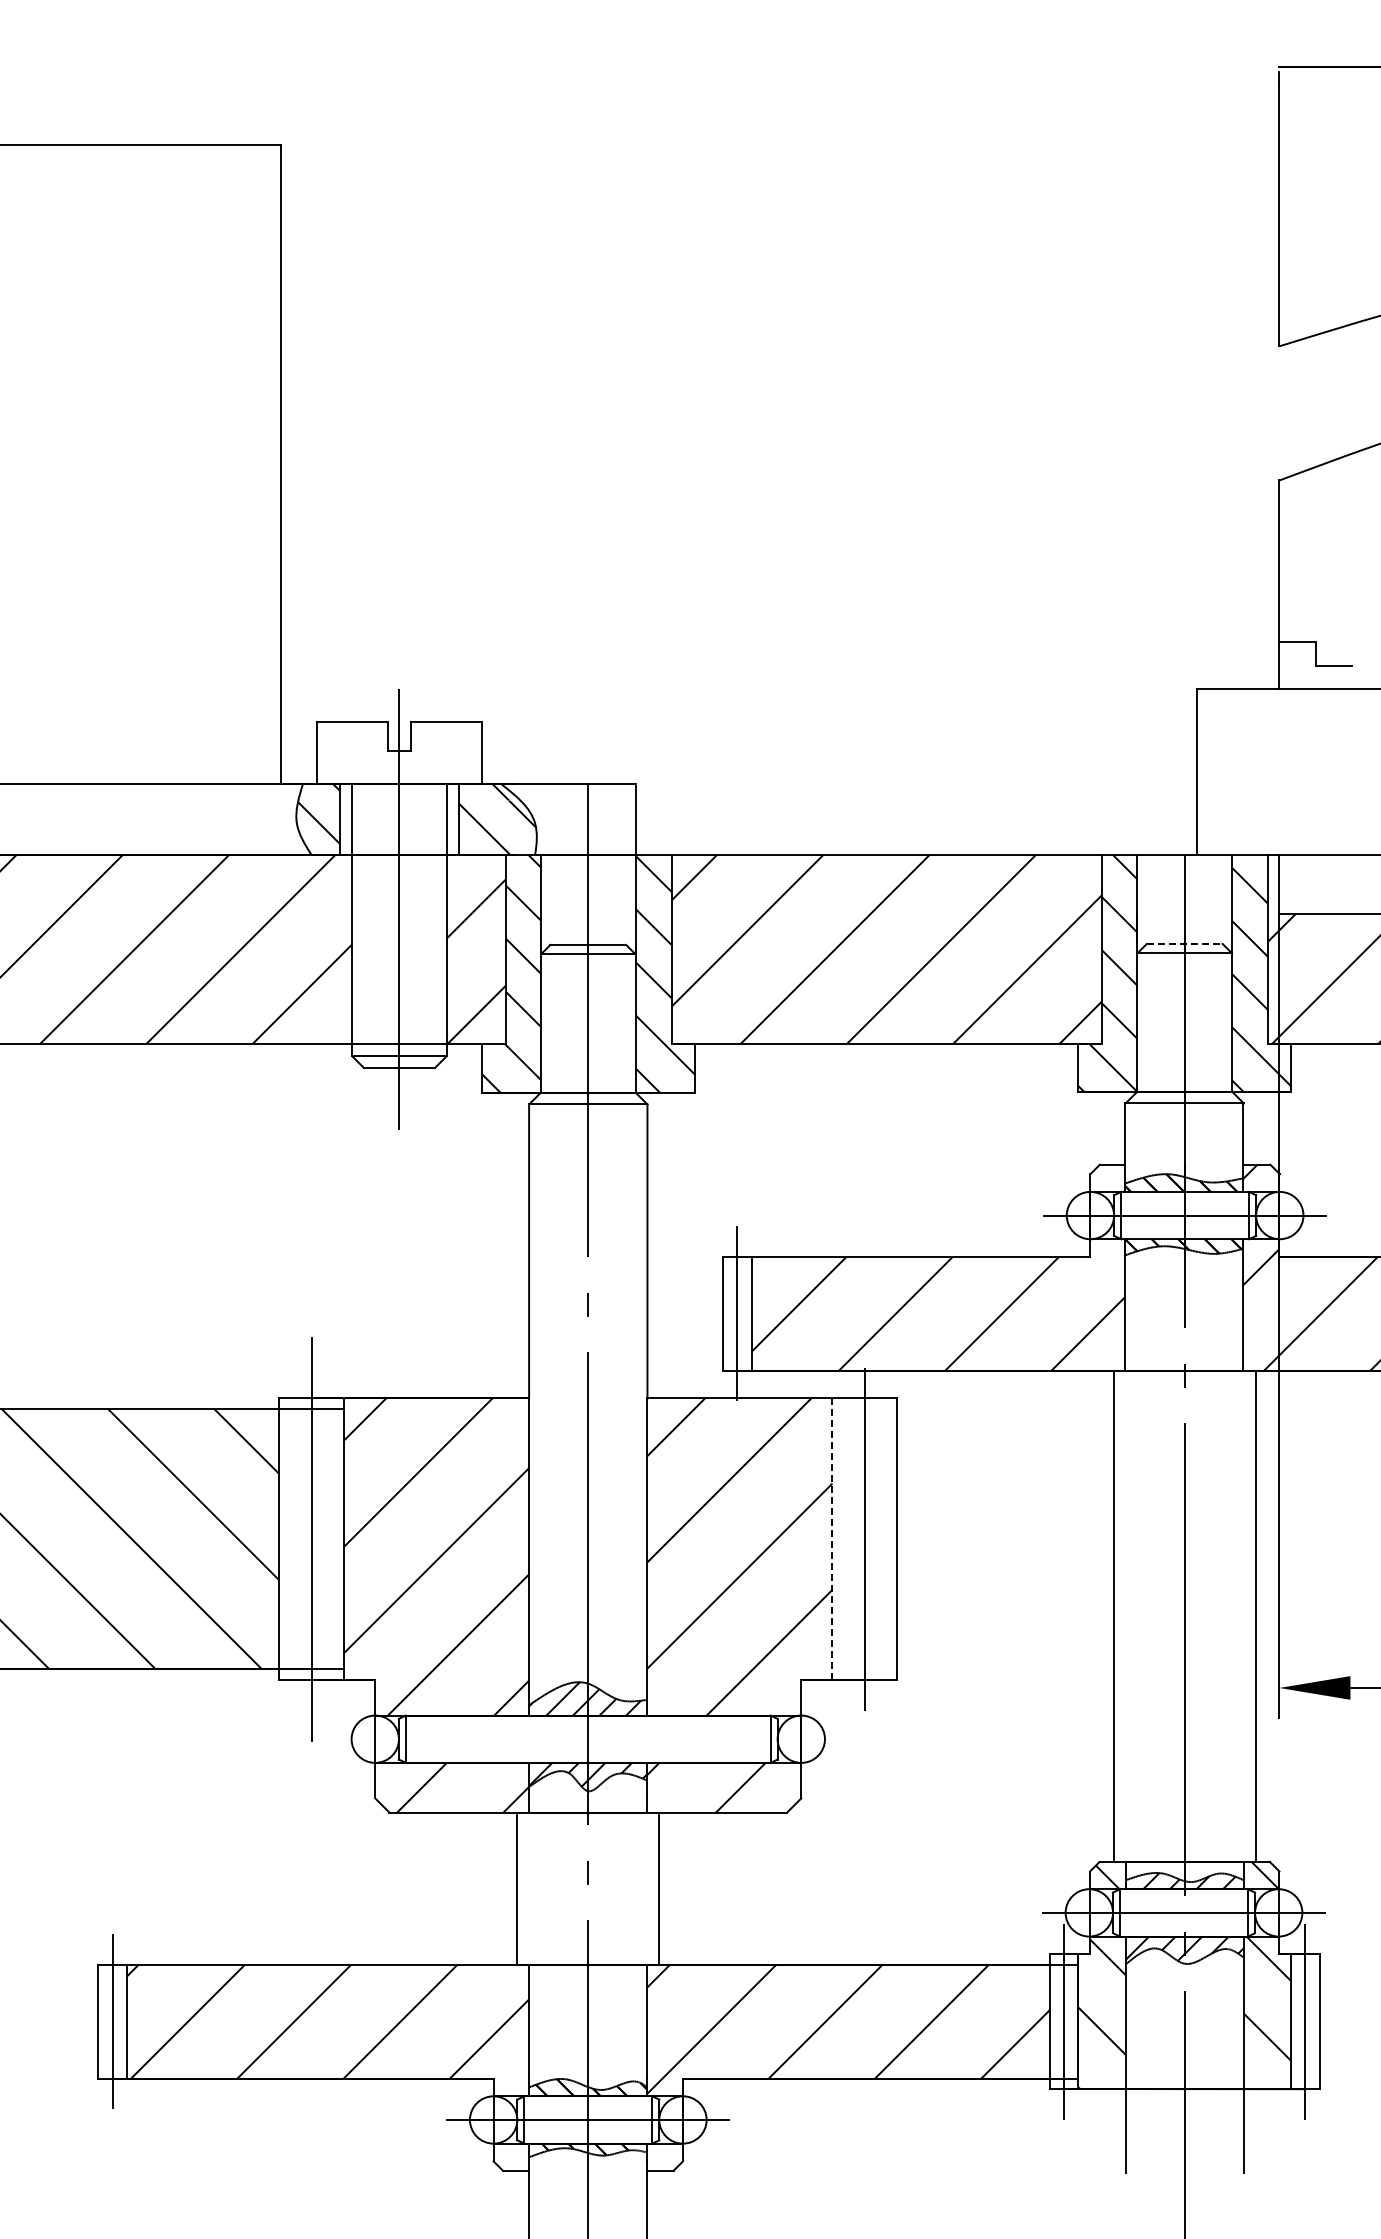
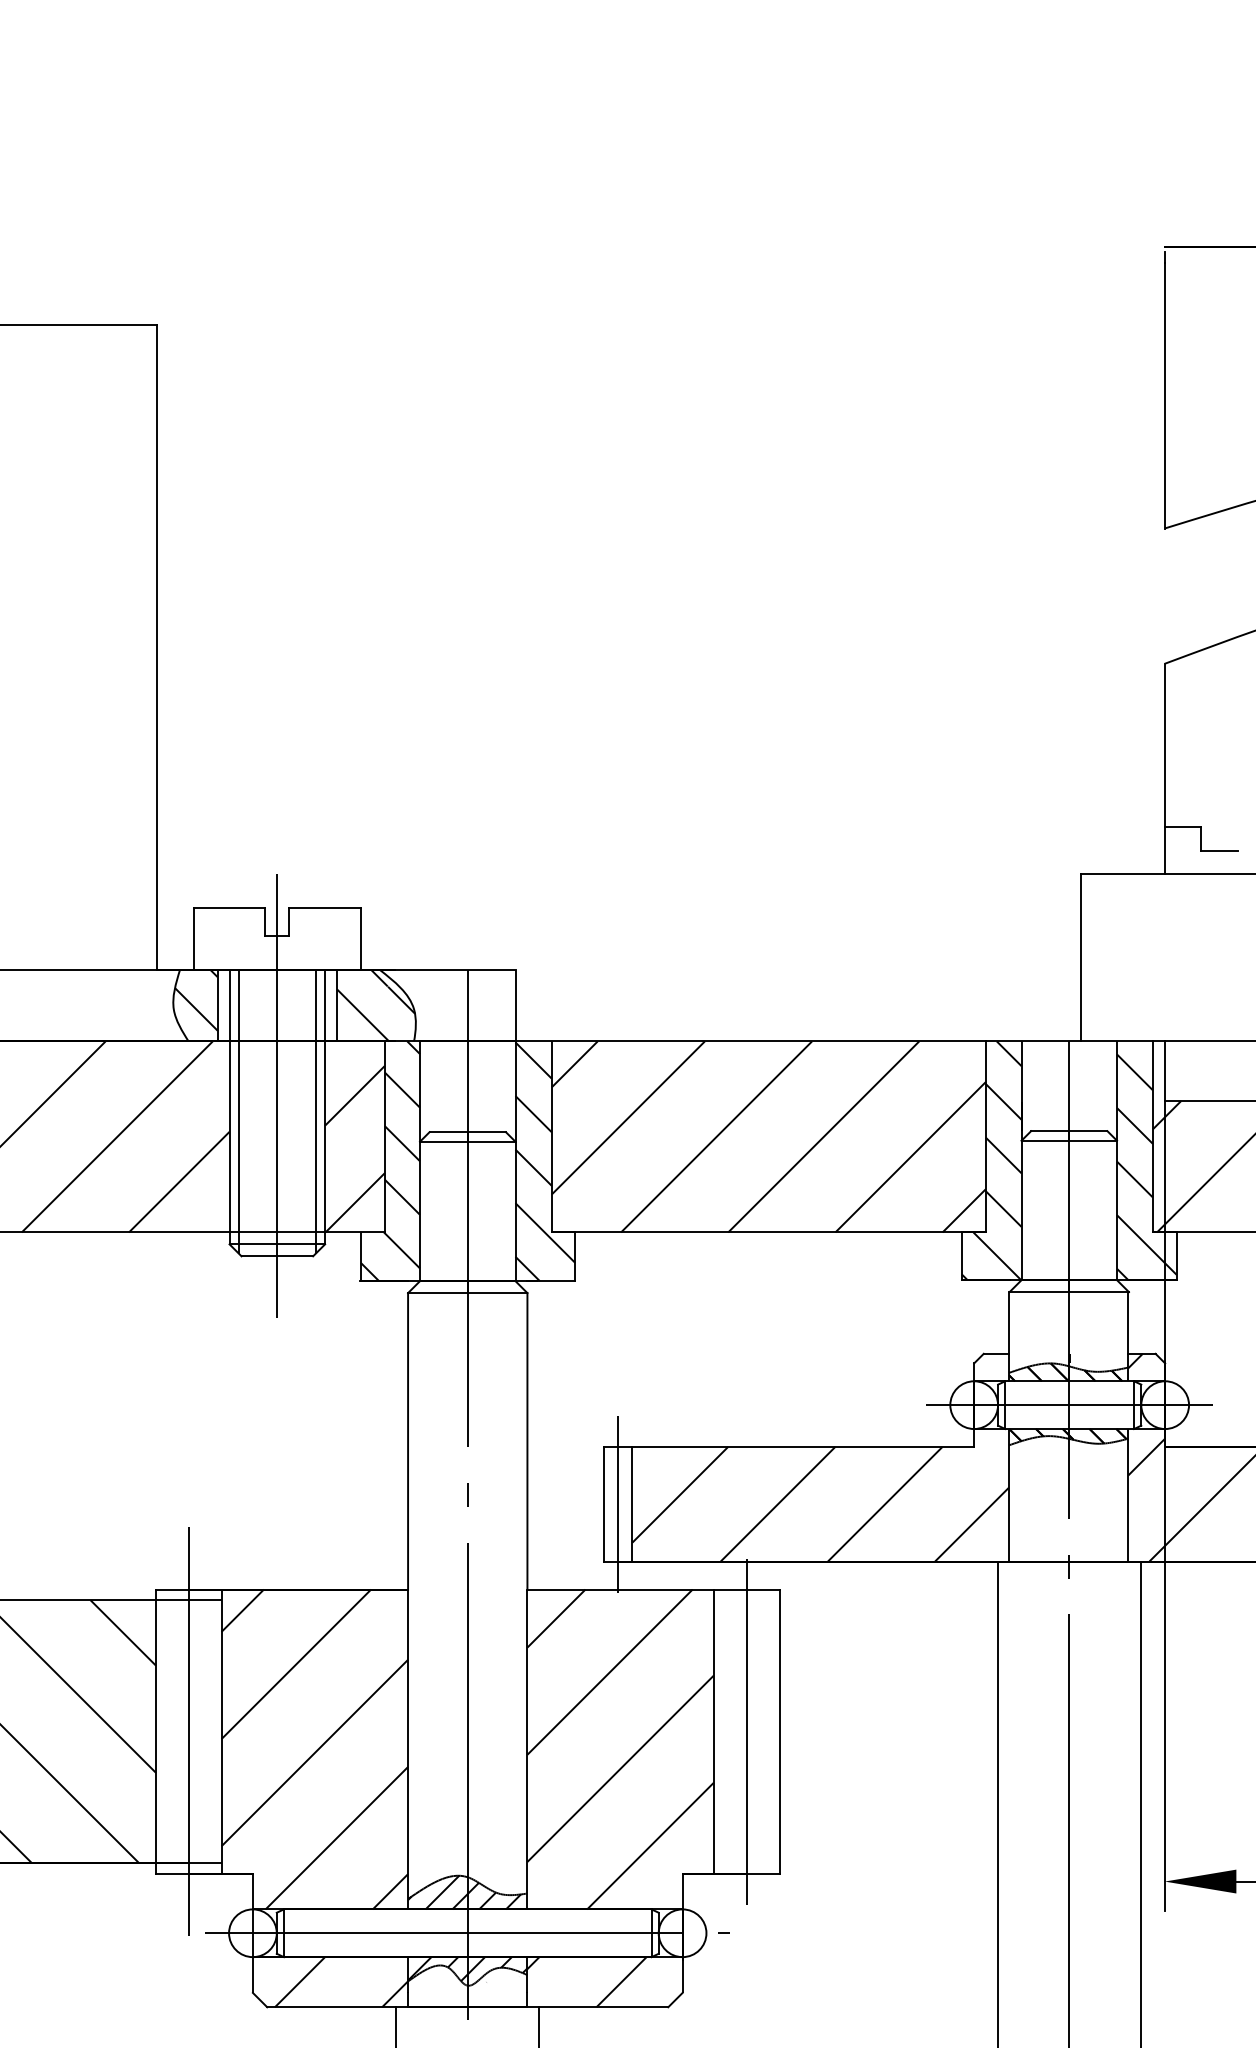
line: (361, 924) -> (239, 1111), added
line: (437, 924) -> (315, 1111), added
line: (1184, 943) -> (1069, 1130), dashed -> solid
line: (832, 1539) -> (714, 1731), dashed -> solid
line: (587, 1739) -> (466, 1933), added

